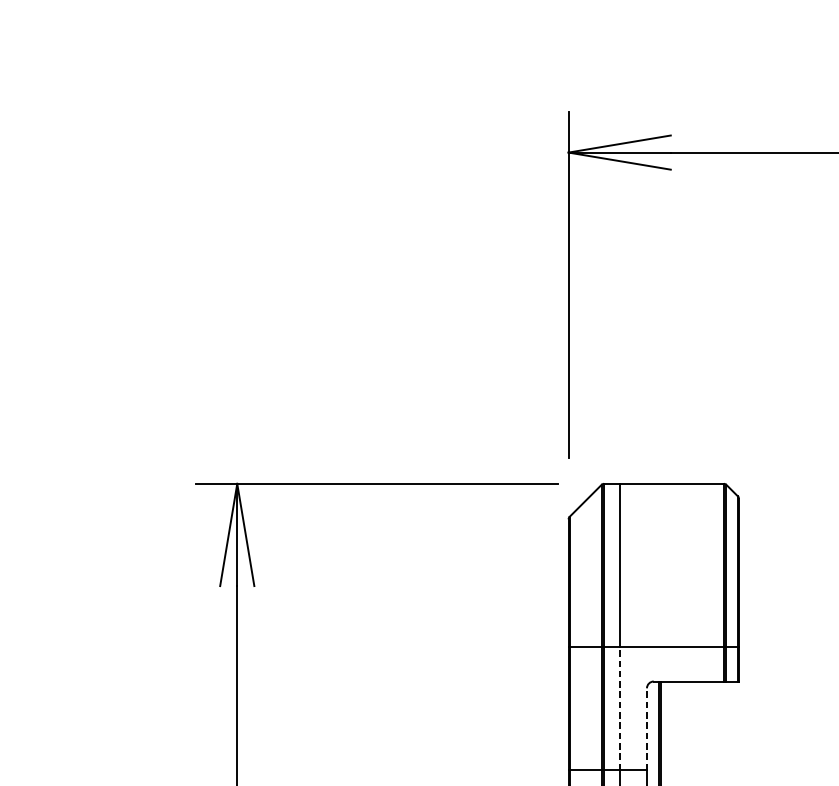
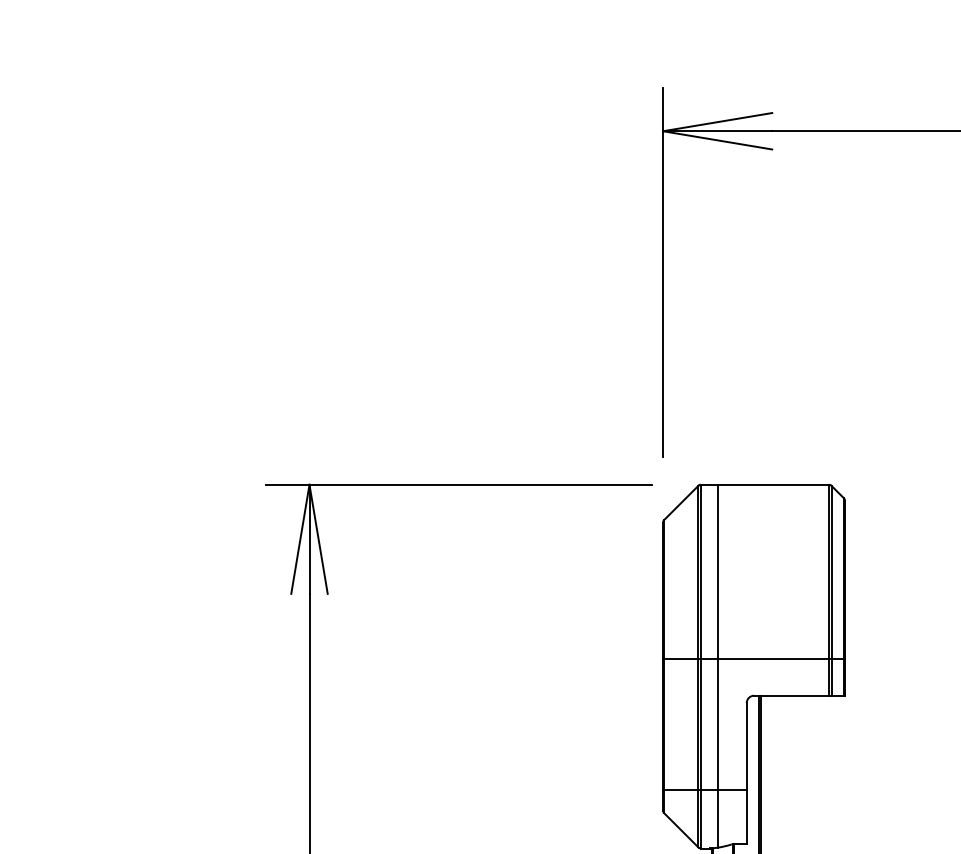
line: (619, 708) -> (717, 724), dashed -> solid
line: (646, 729) -> (746, 746), dashed -> solid

